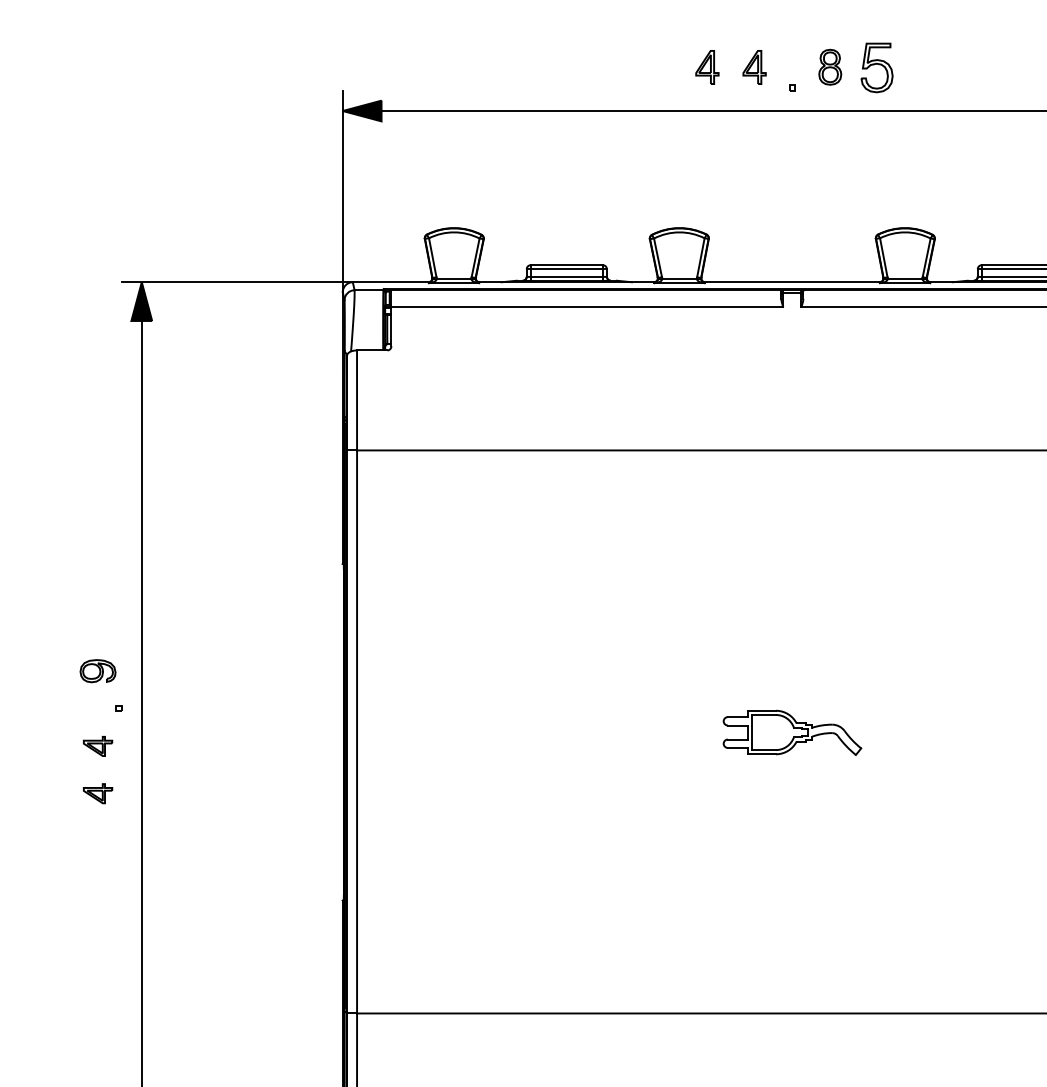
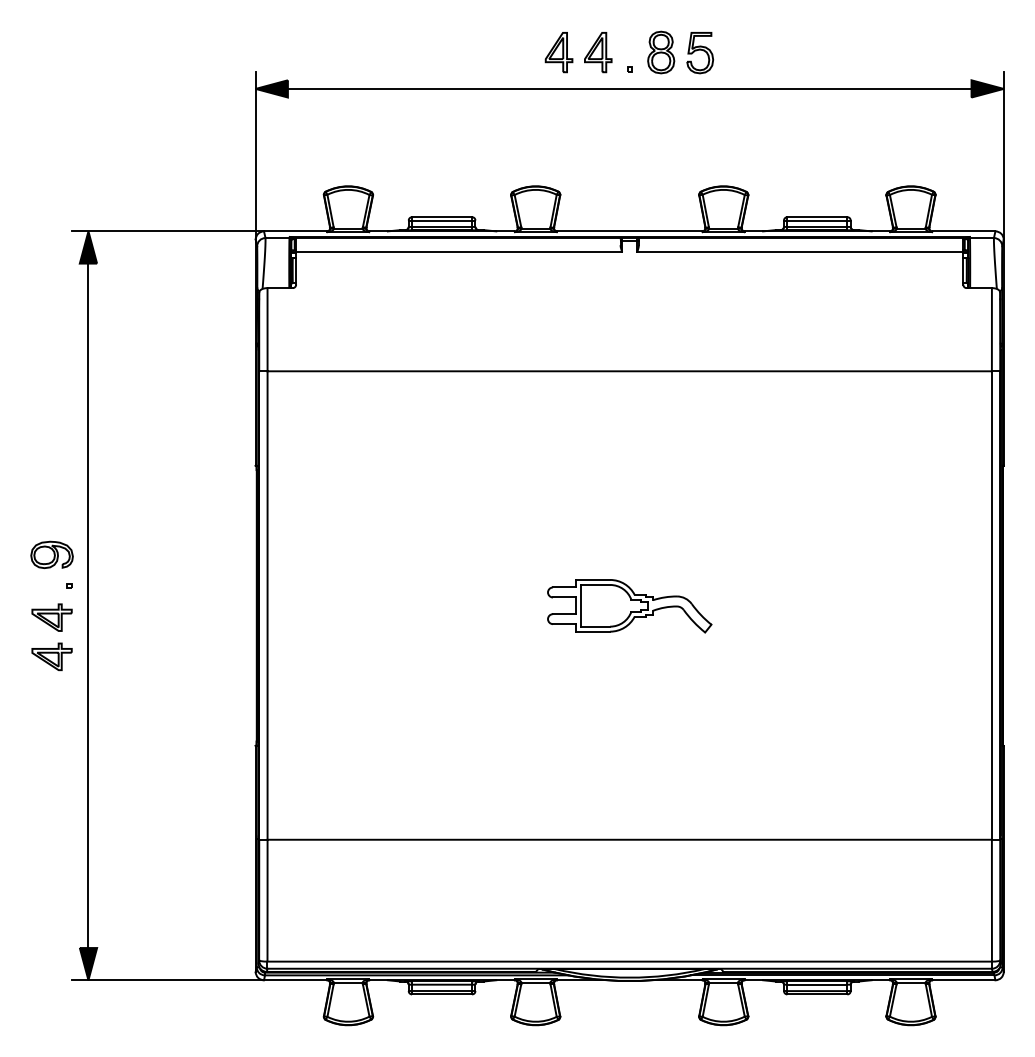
part: (706, 67) -> (558, 52), size x1.43
part: (754, 67) -> (598, 52), size x1.43
part: (830, 67) -> (661, 52), size x1.43
part: (97, 670) -> (51, 554), size x1.43
part: (792, 733) -> (629, 606), size x1.43
part: (97, 746) -> (51, 617), size x1.67
part: (97, 793) -> (51, 656), size x1.67

